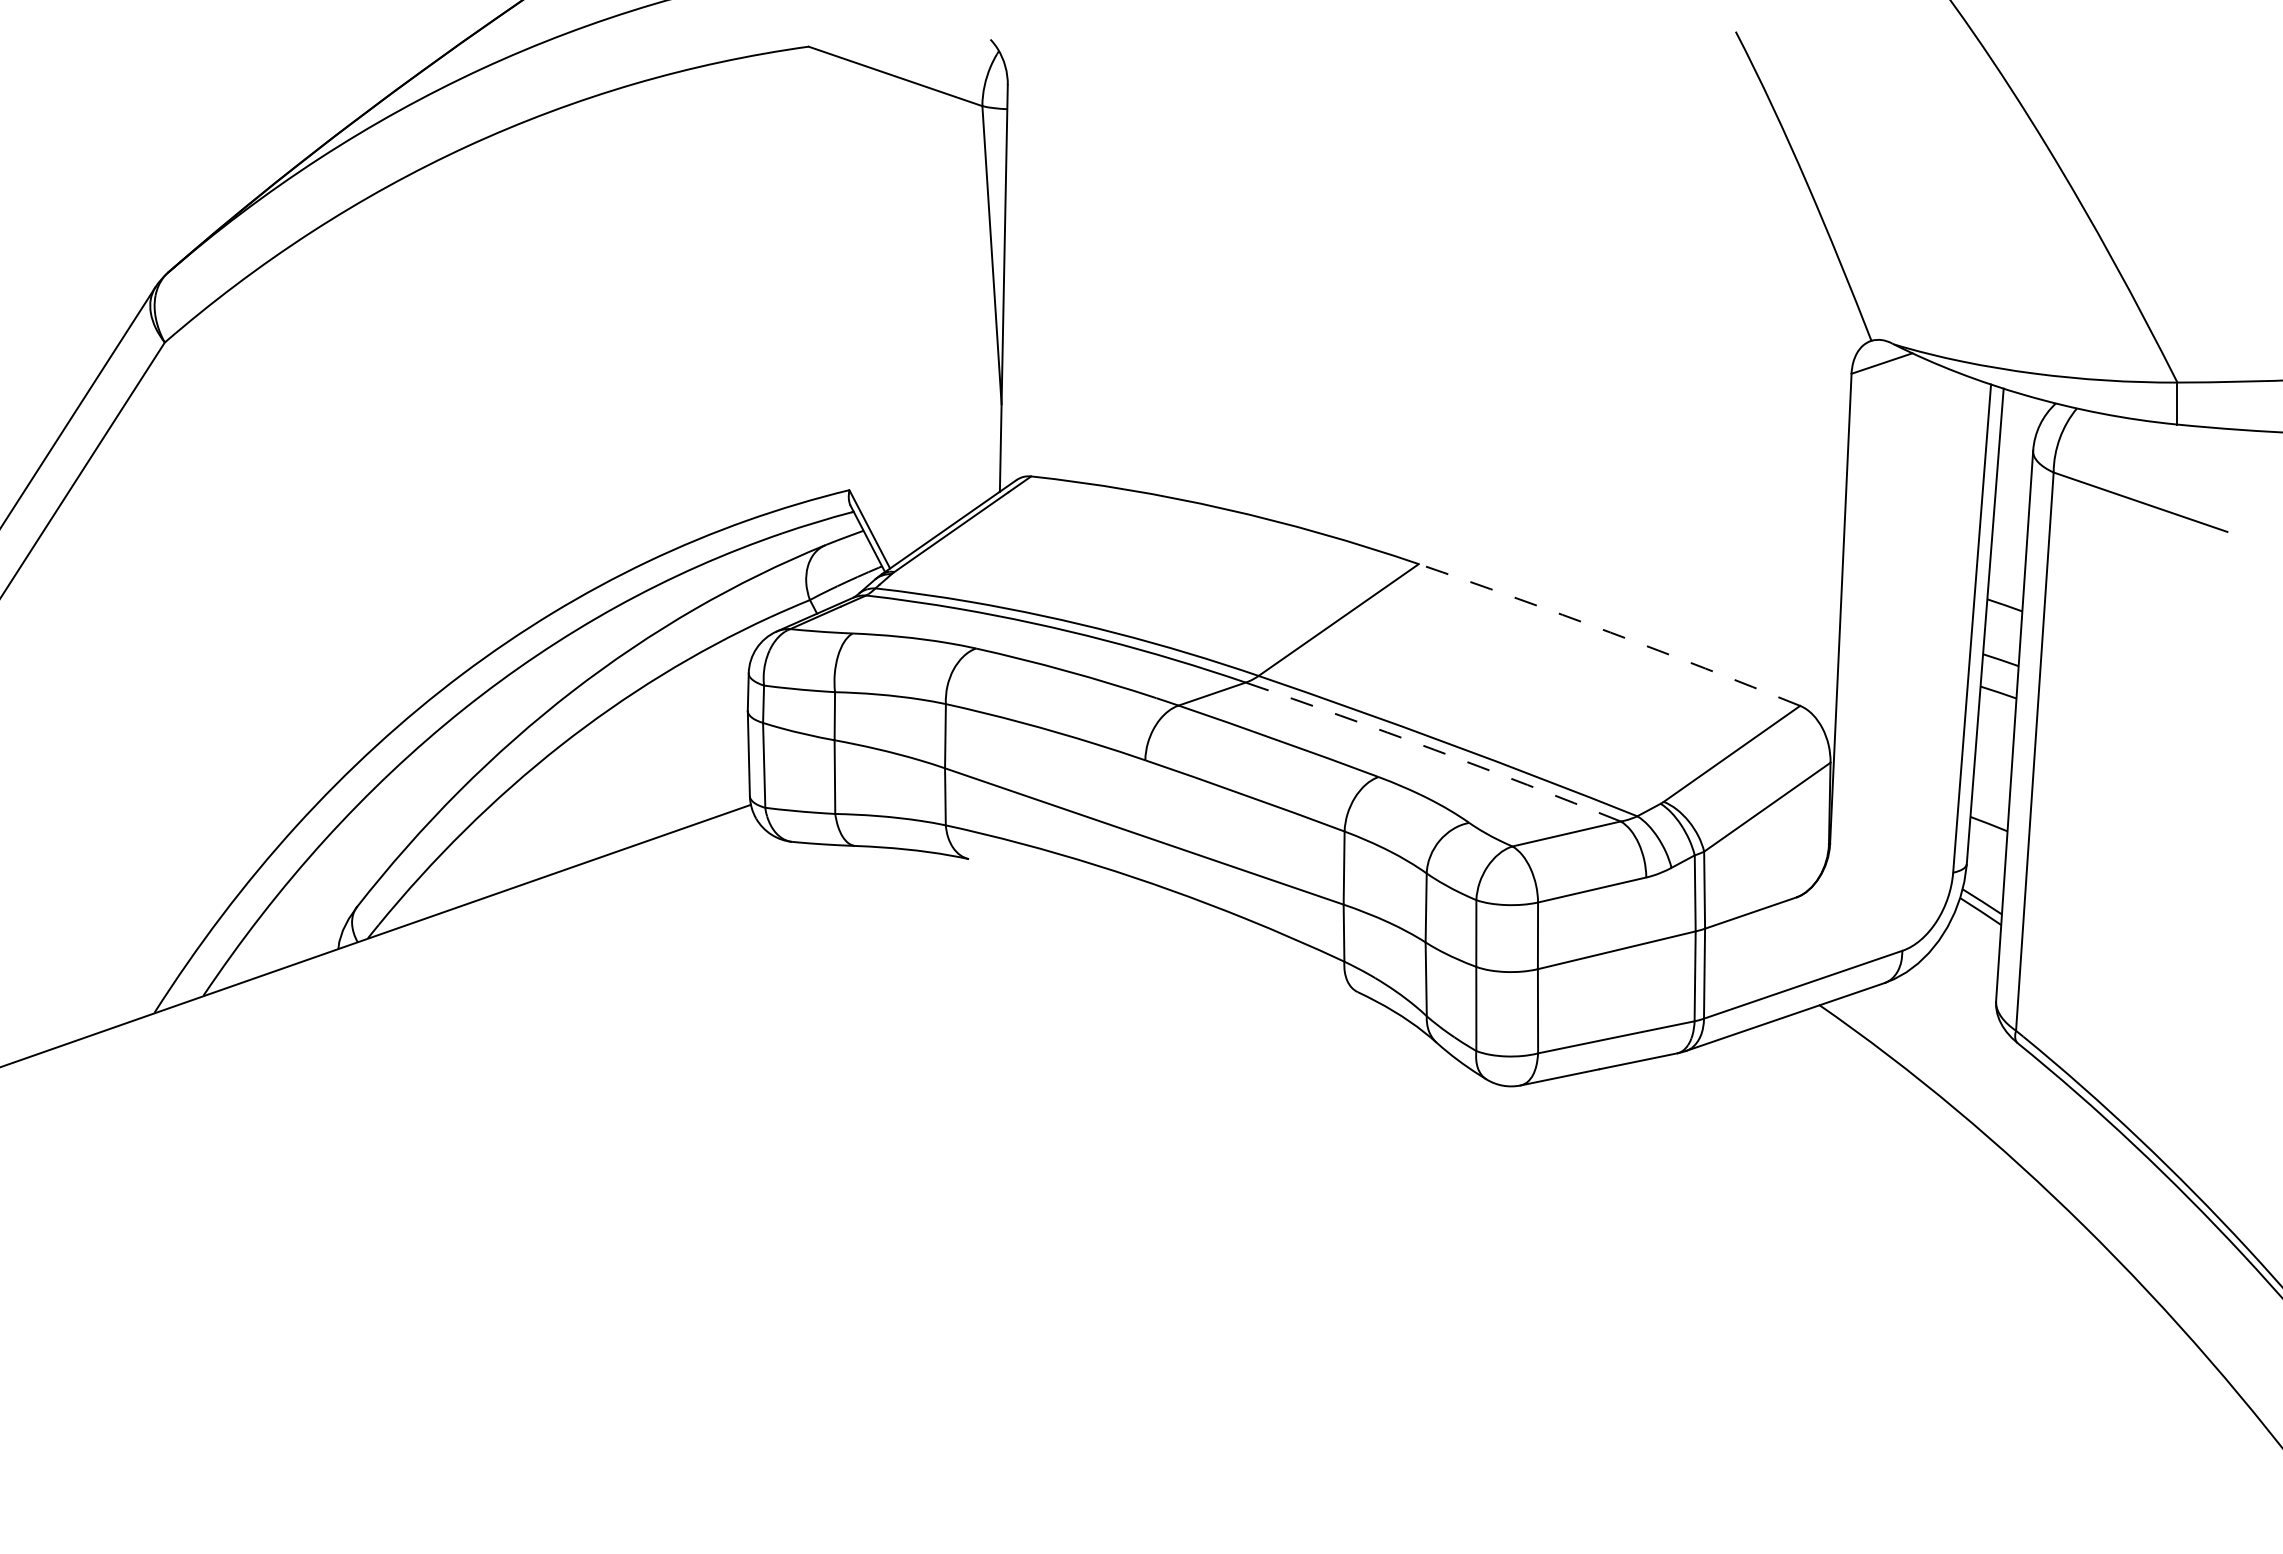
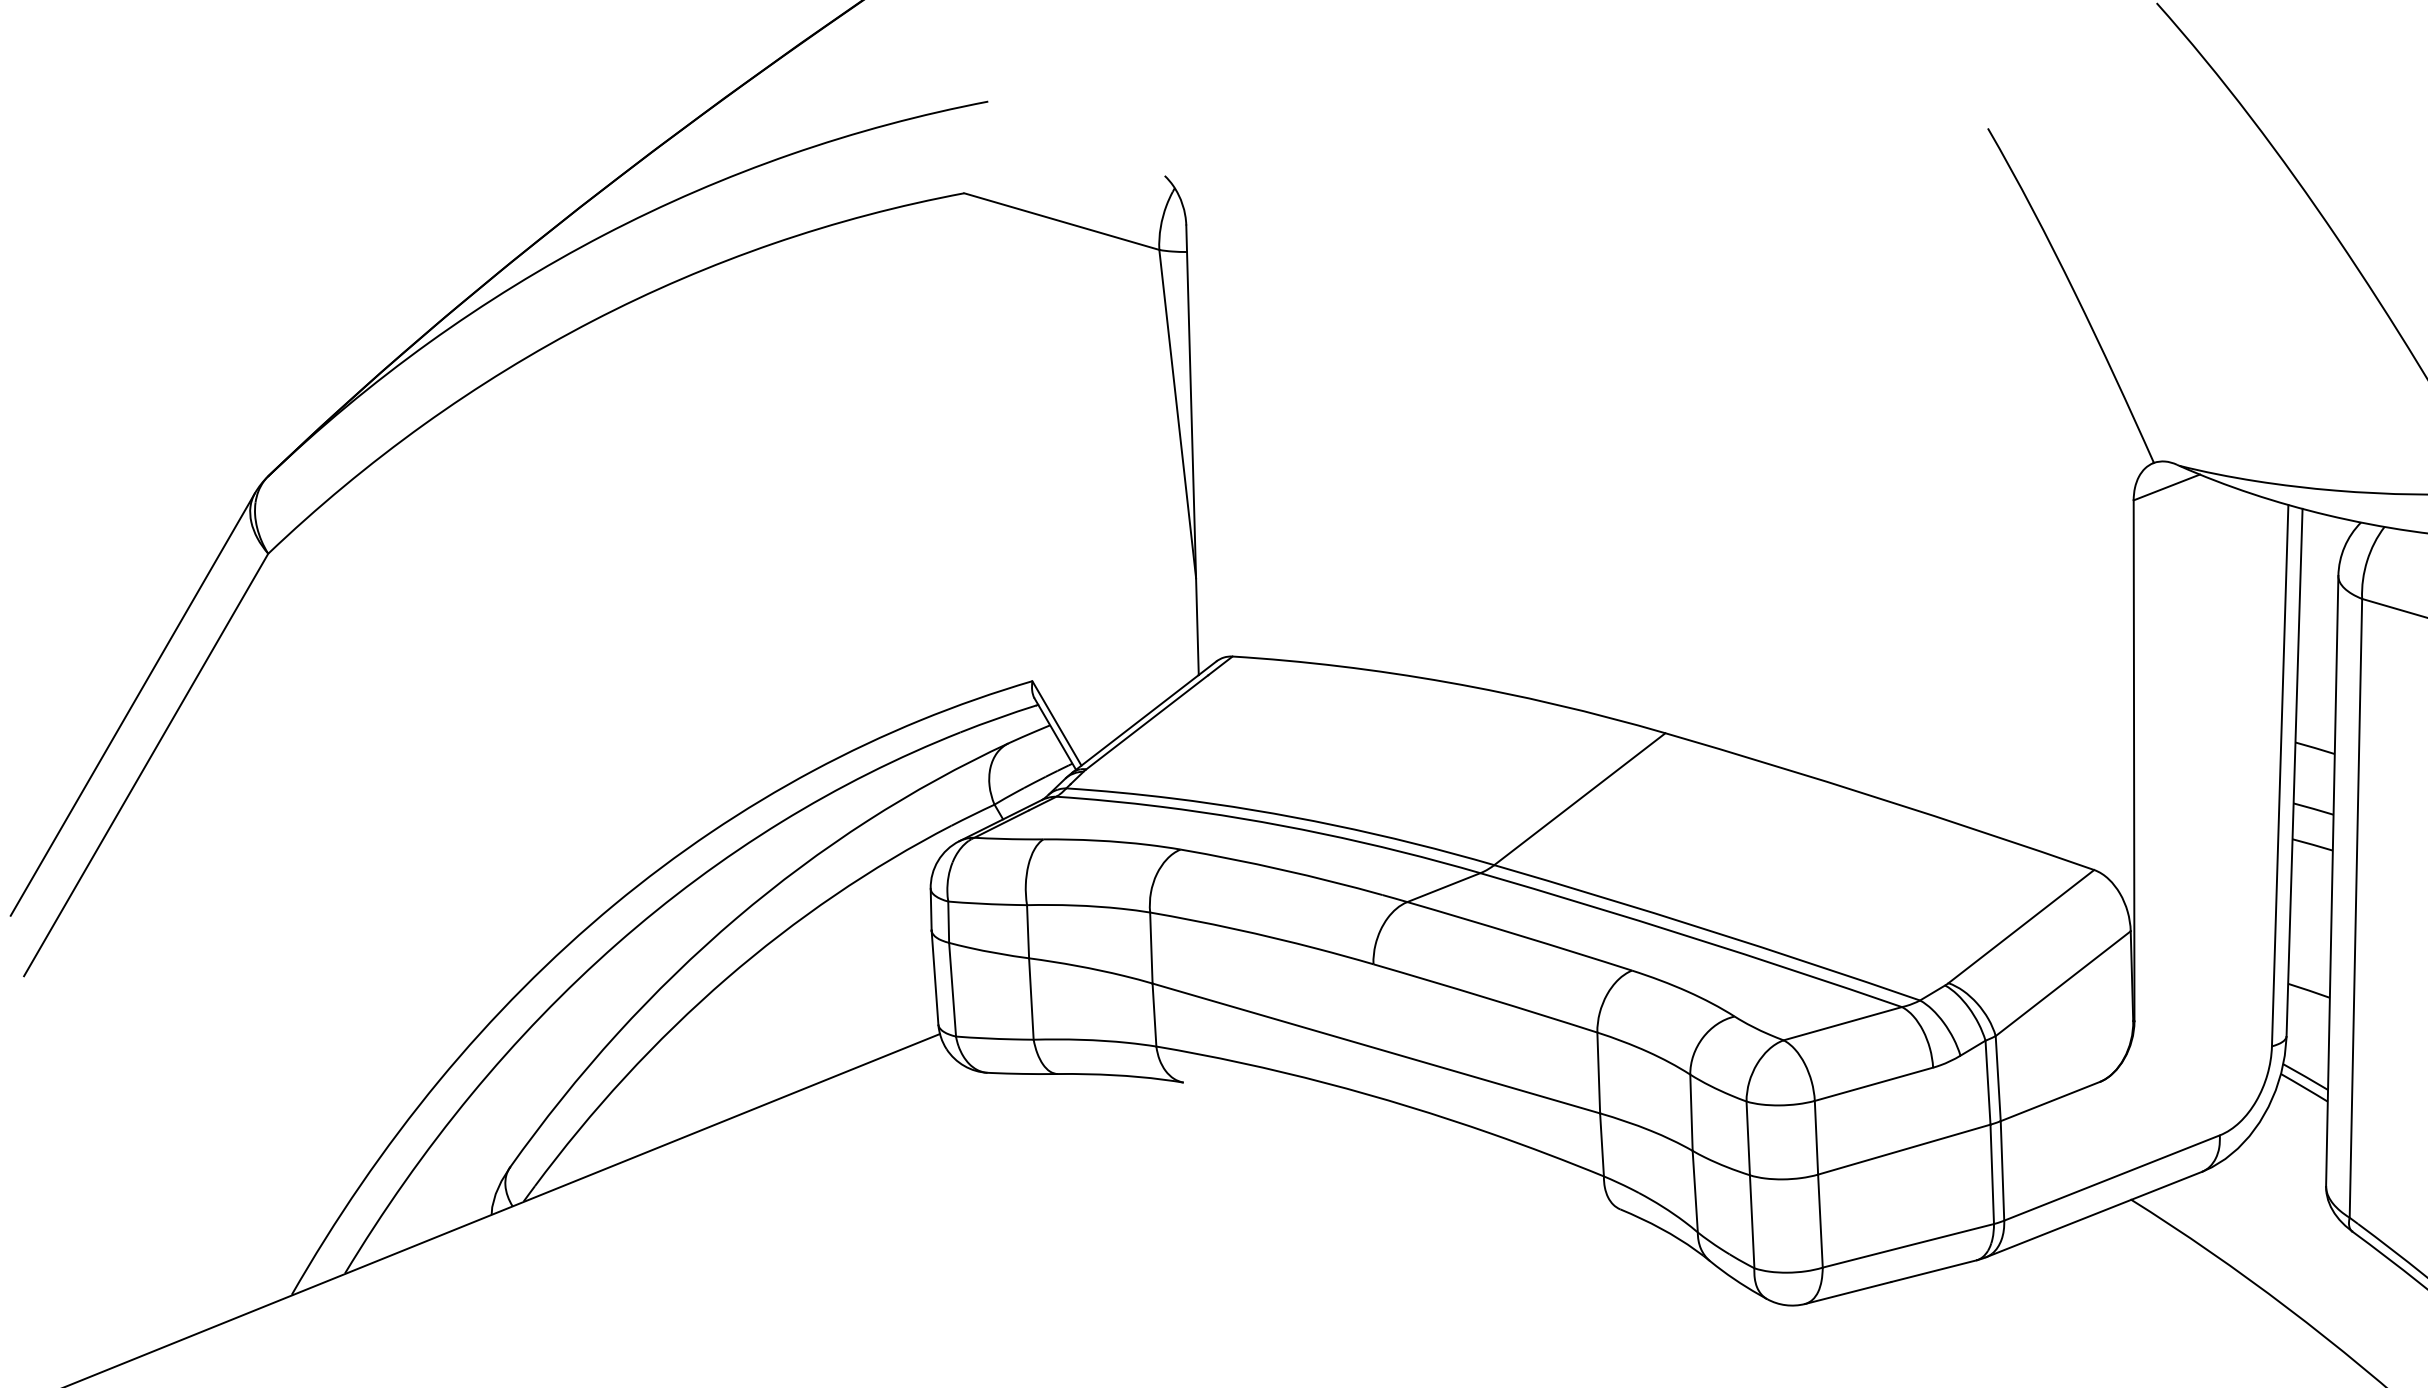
arc: (1610, 632) -> (1880, 798), dashed -> solid
arc: (1434, 749) -> (1692, 937), dashed -> solid

